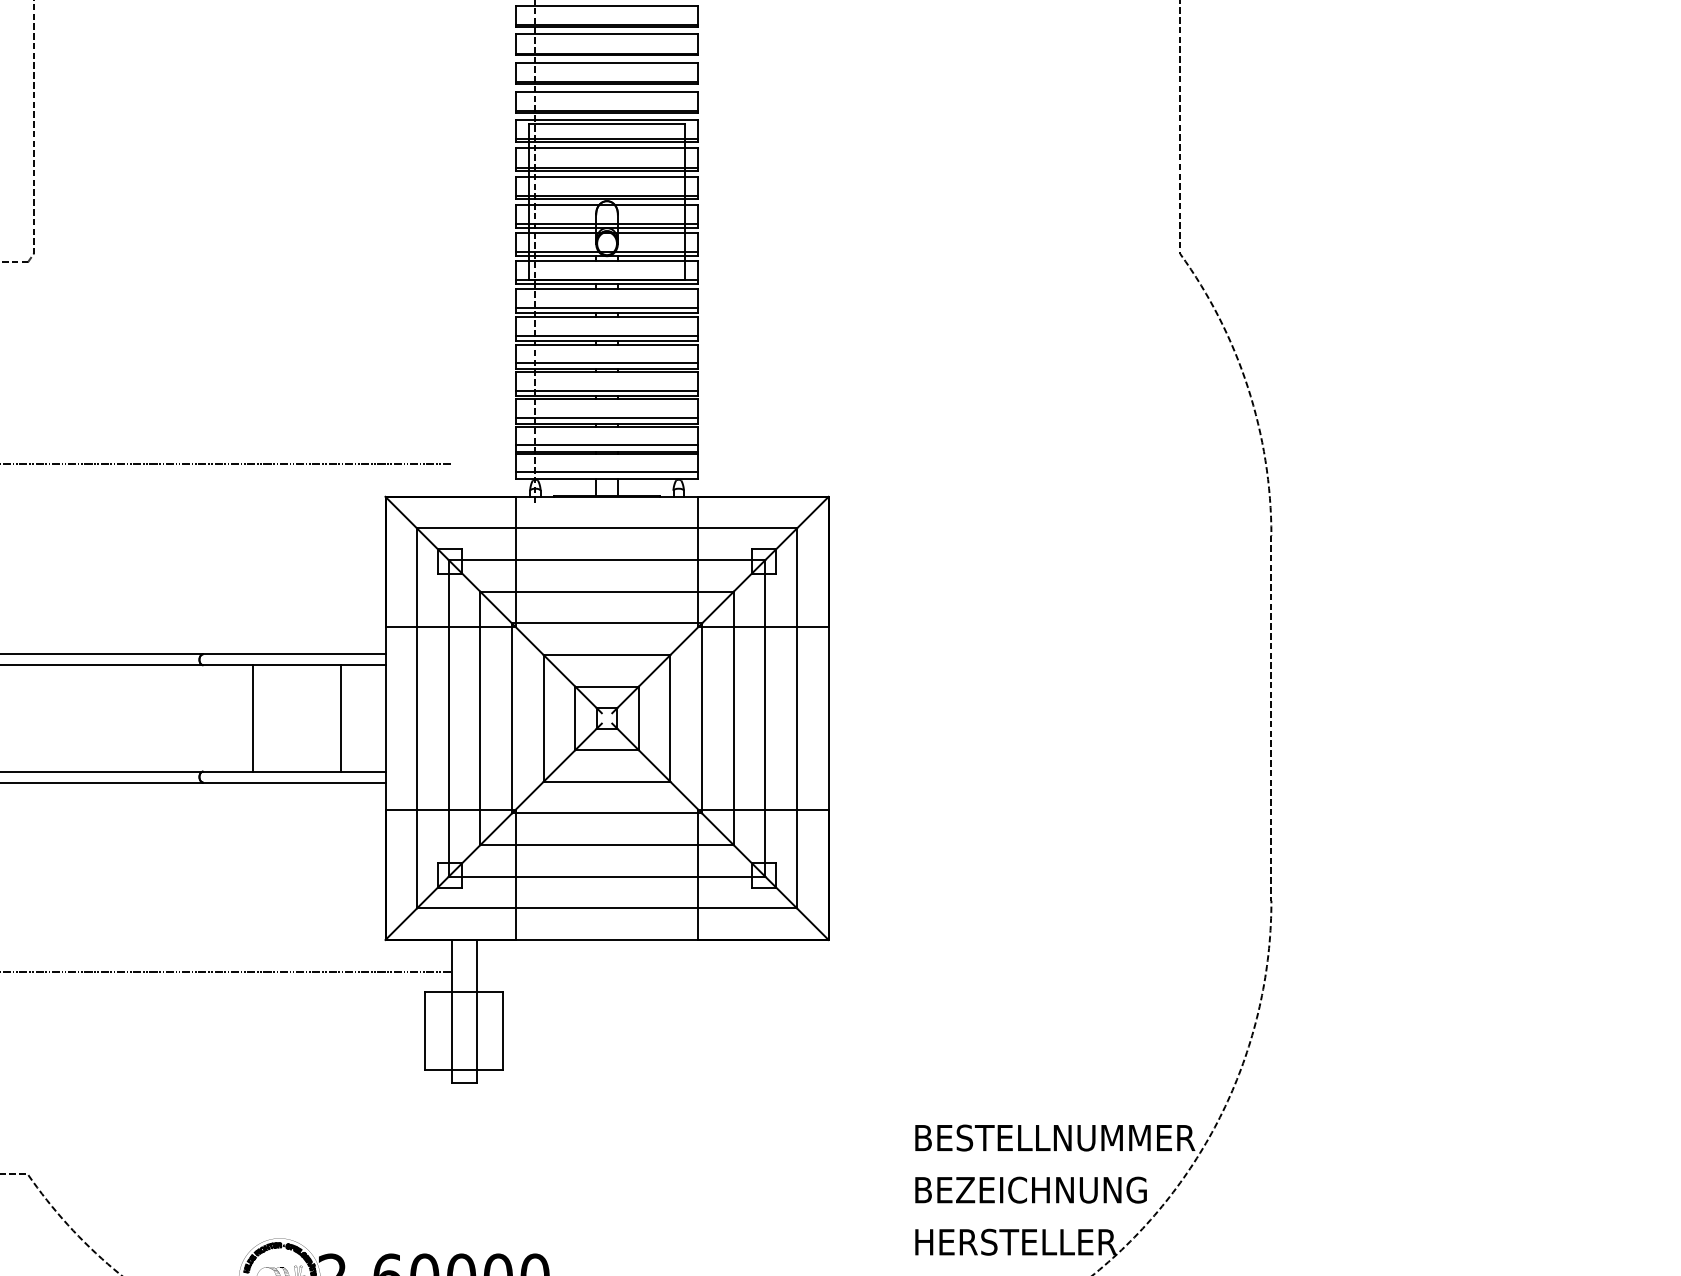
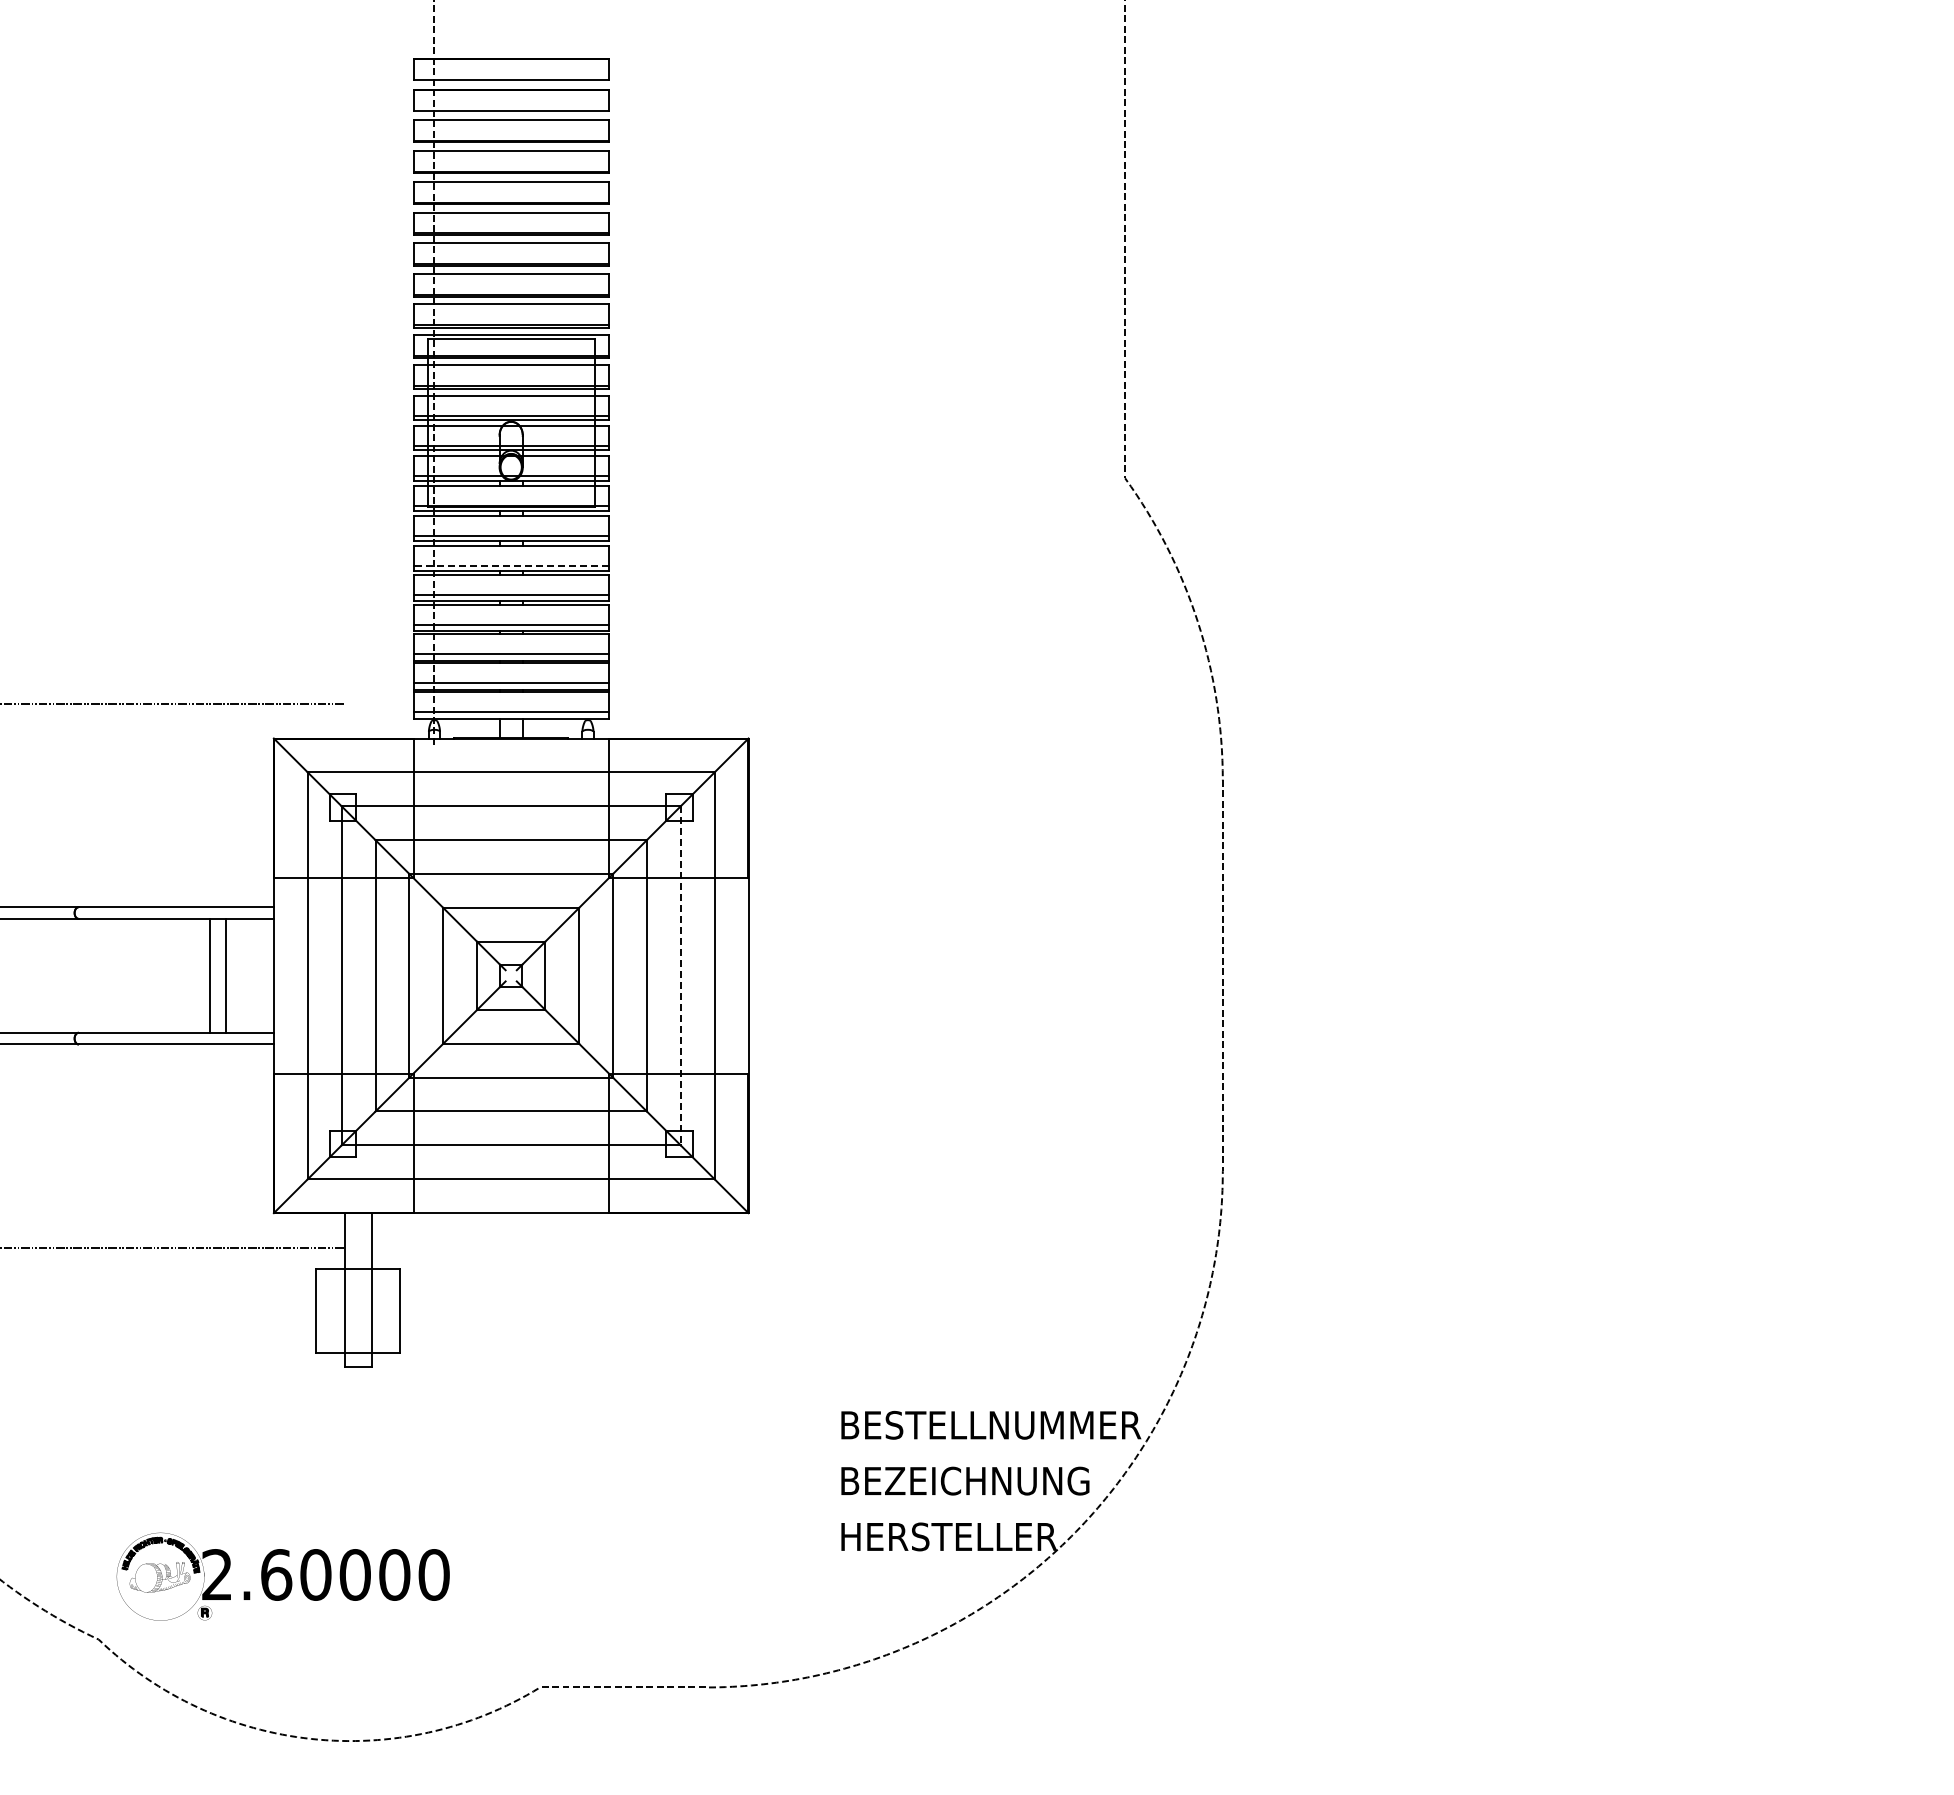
line: (607, 335) -> (511, 565), solid -> dashed
line: (252, 718) -> (209, 975), moved
line: (765, 718) -> (680, 975), solid -> dashed

